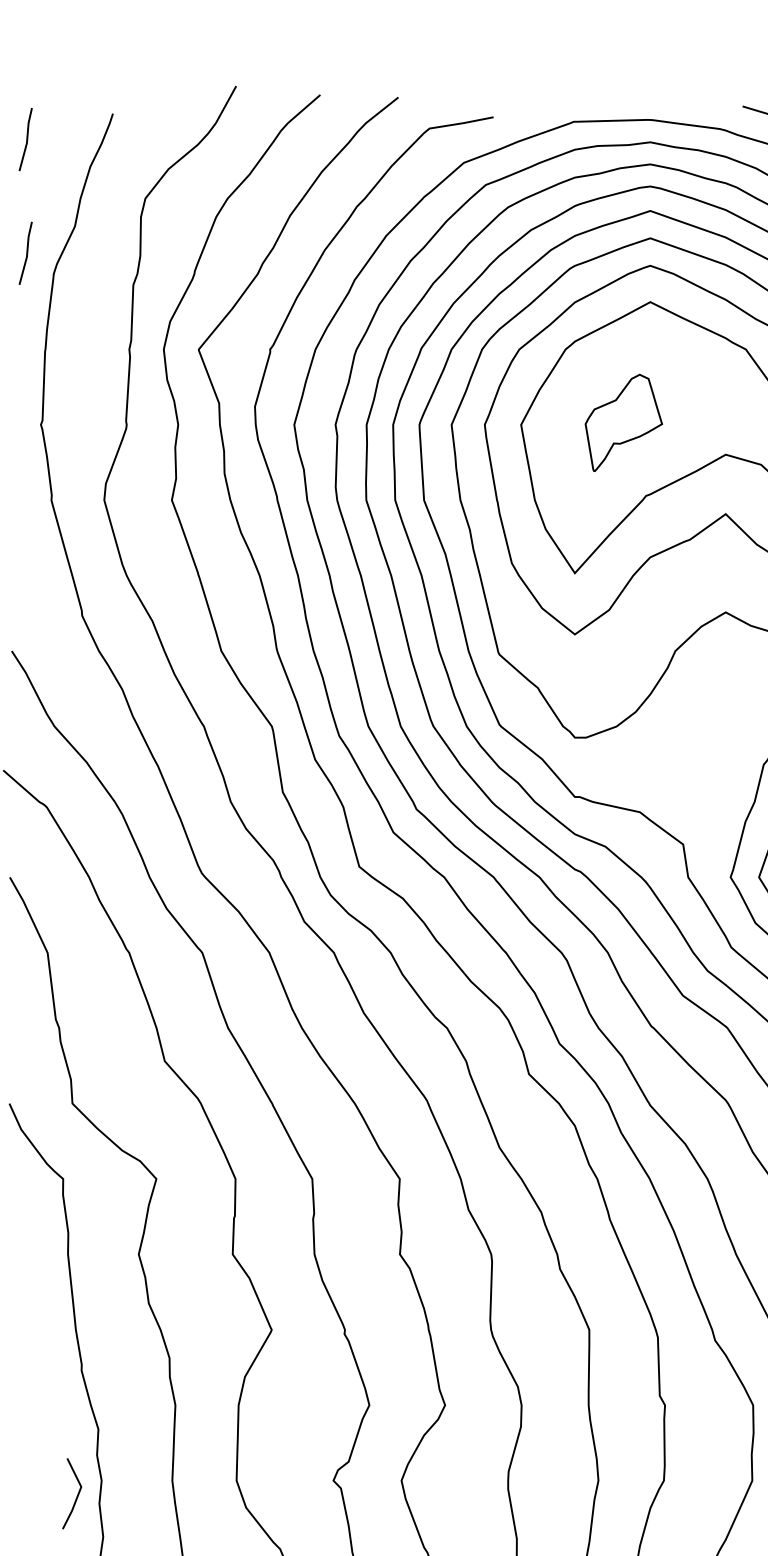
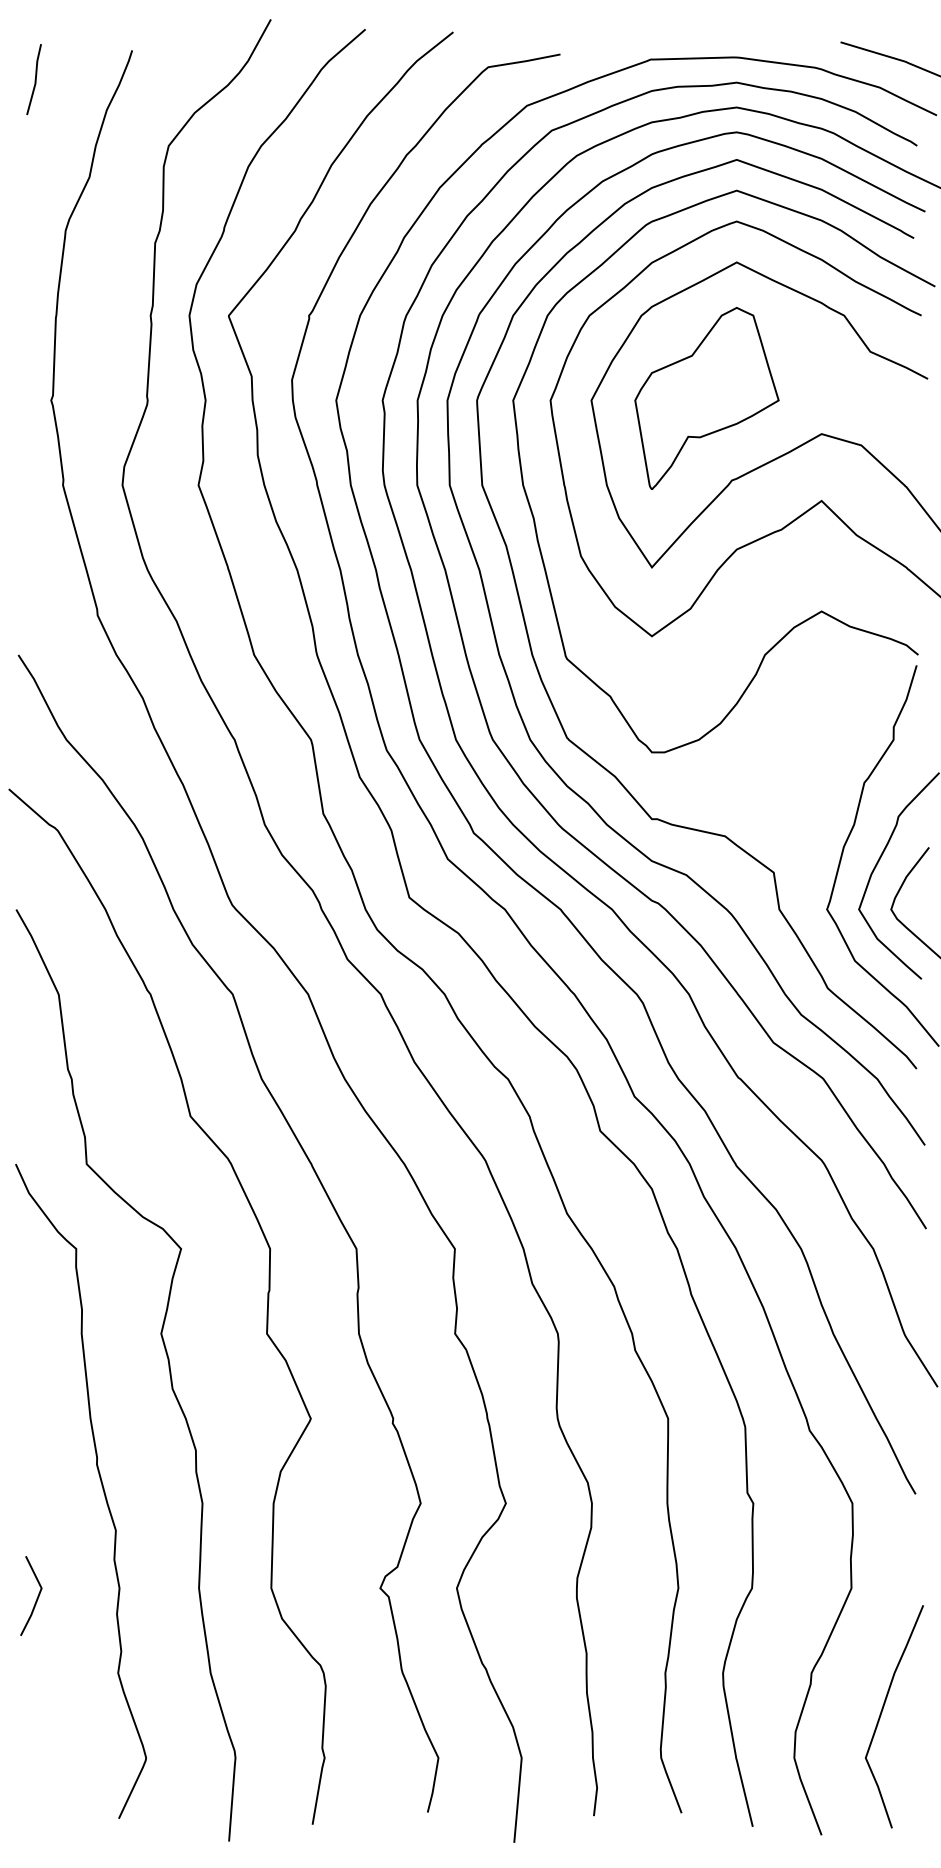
line: (26, 253) -> (34, 207), removed
part: (623, 423) -> (706, 398), size x1.67
line: (76, 1495) -> (36, 1598), moved

